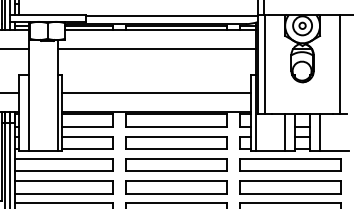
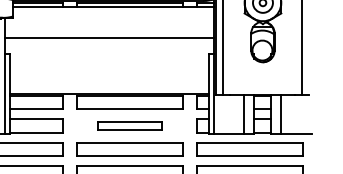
line: (156, 49) -> (109, 38), moved
line: (156, 93) -> (109, 74), removed
part: (176, 142) -> (130, 125), size x0.6

